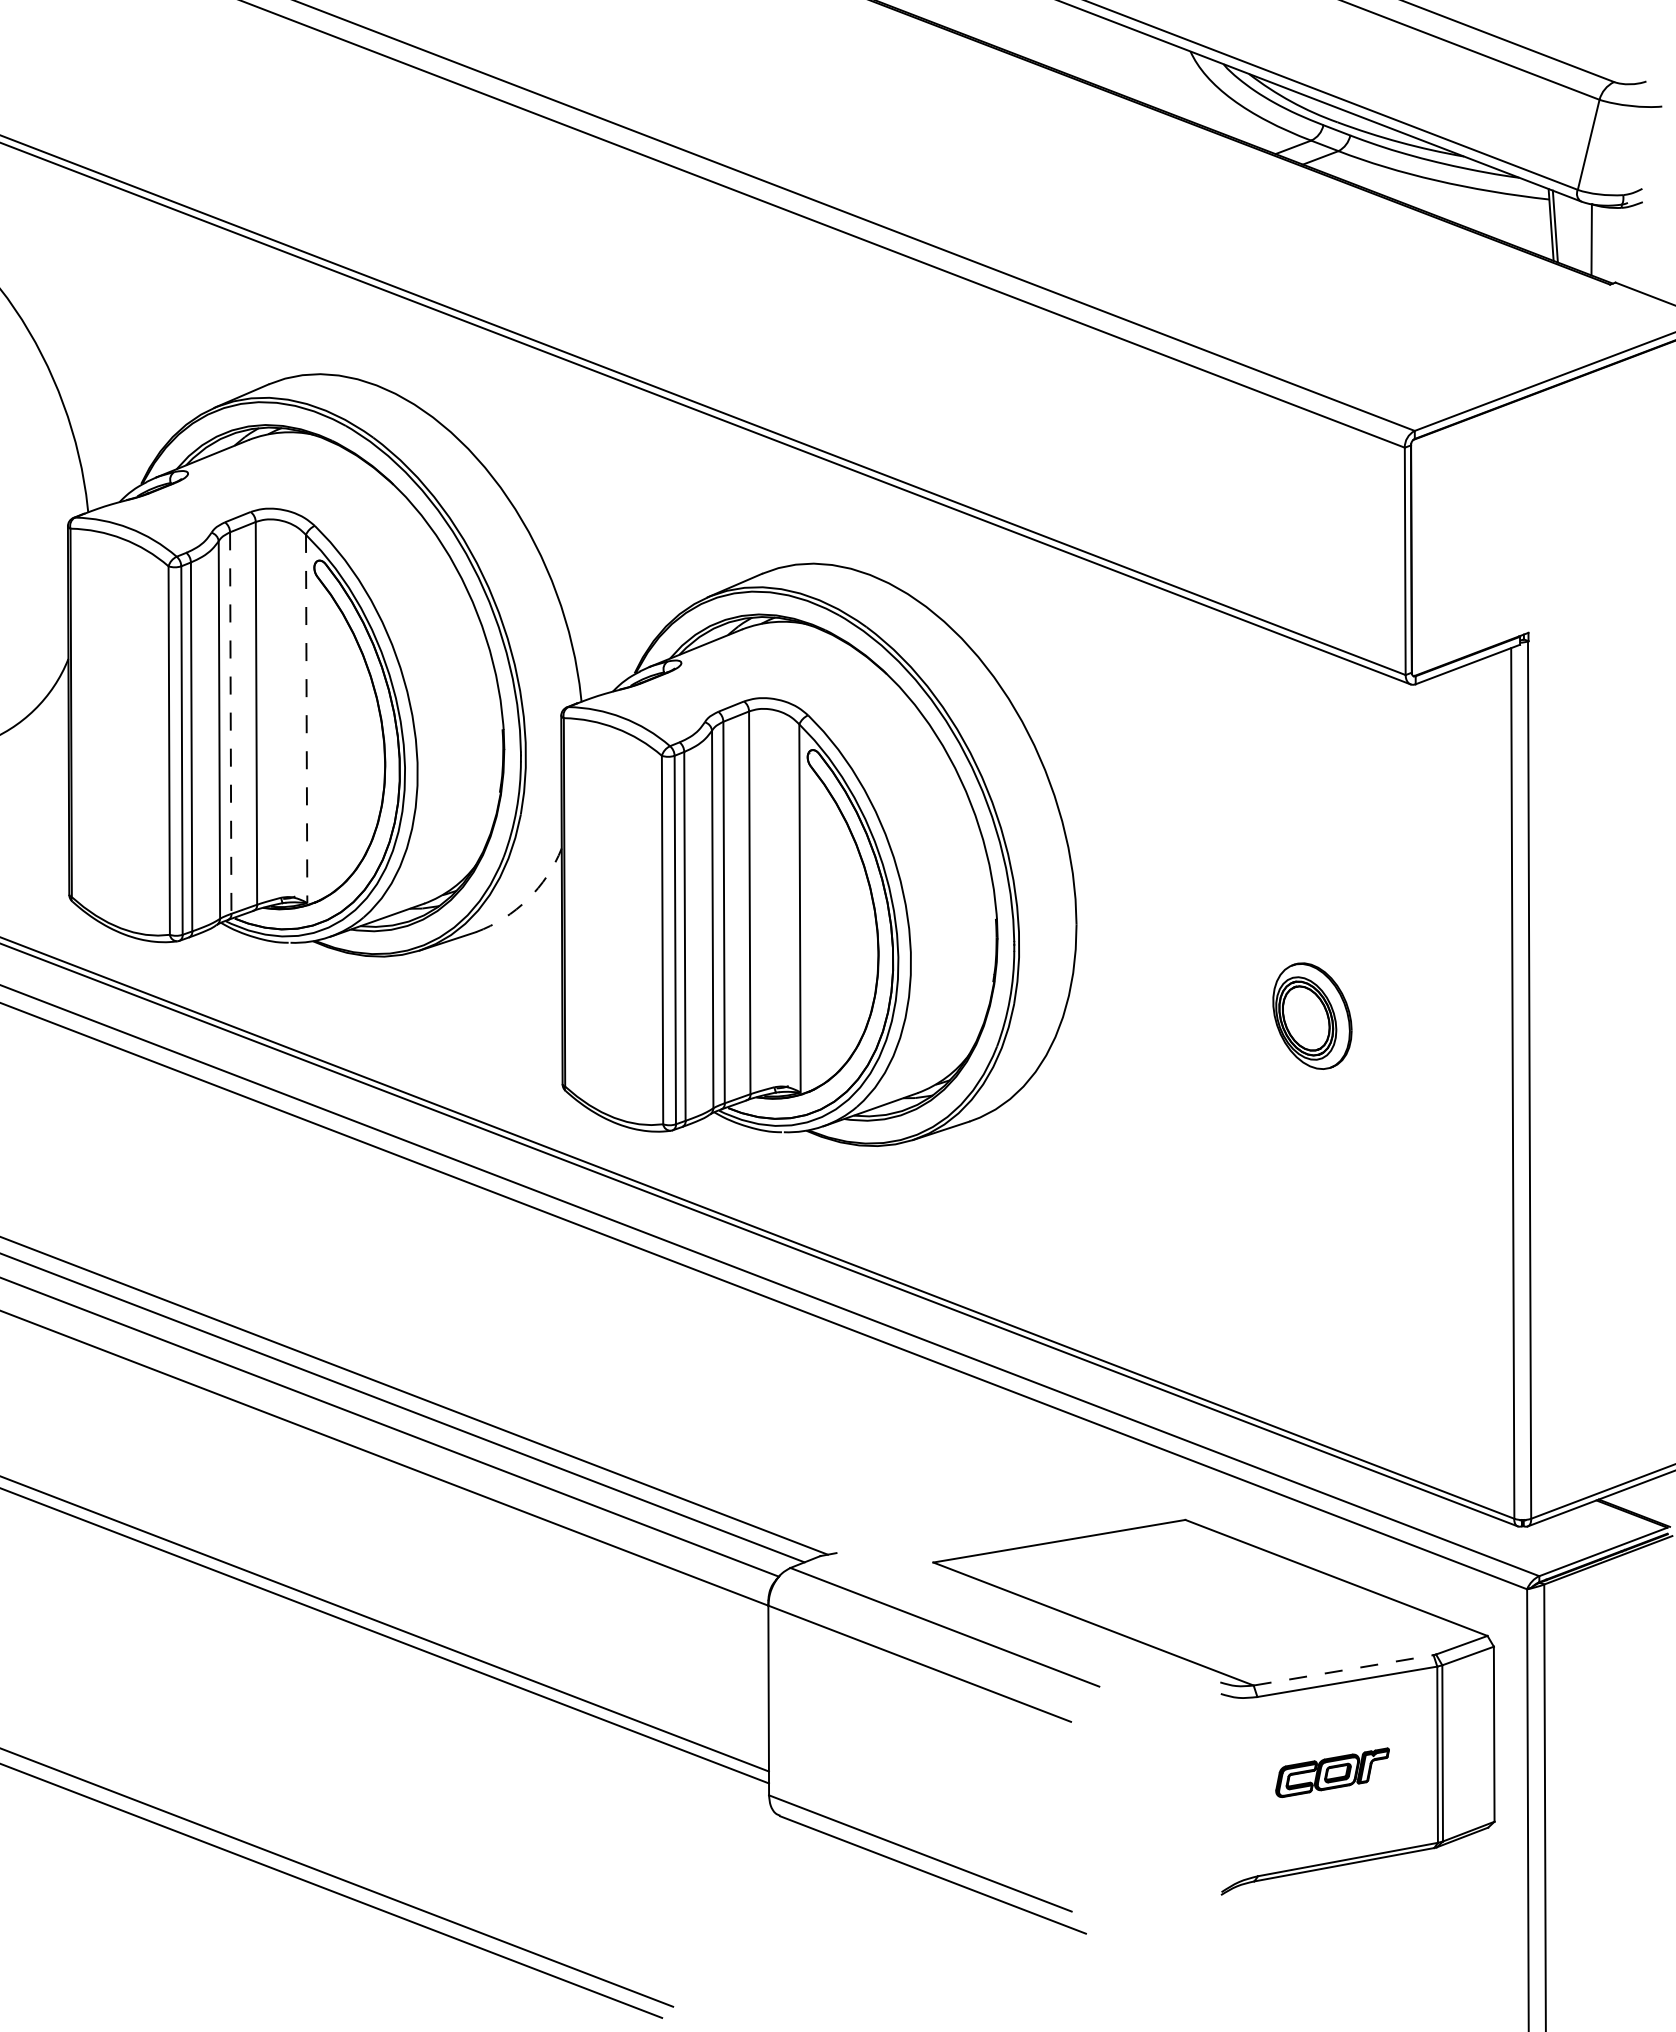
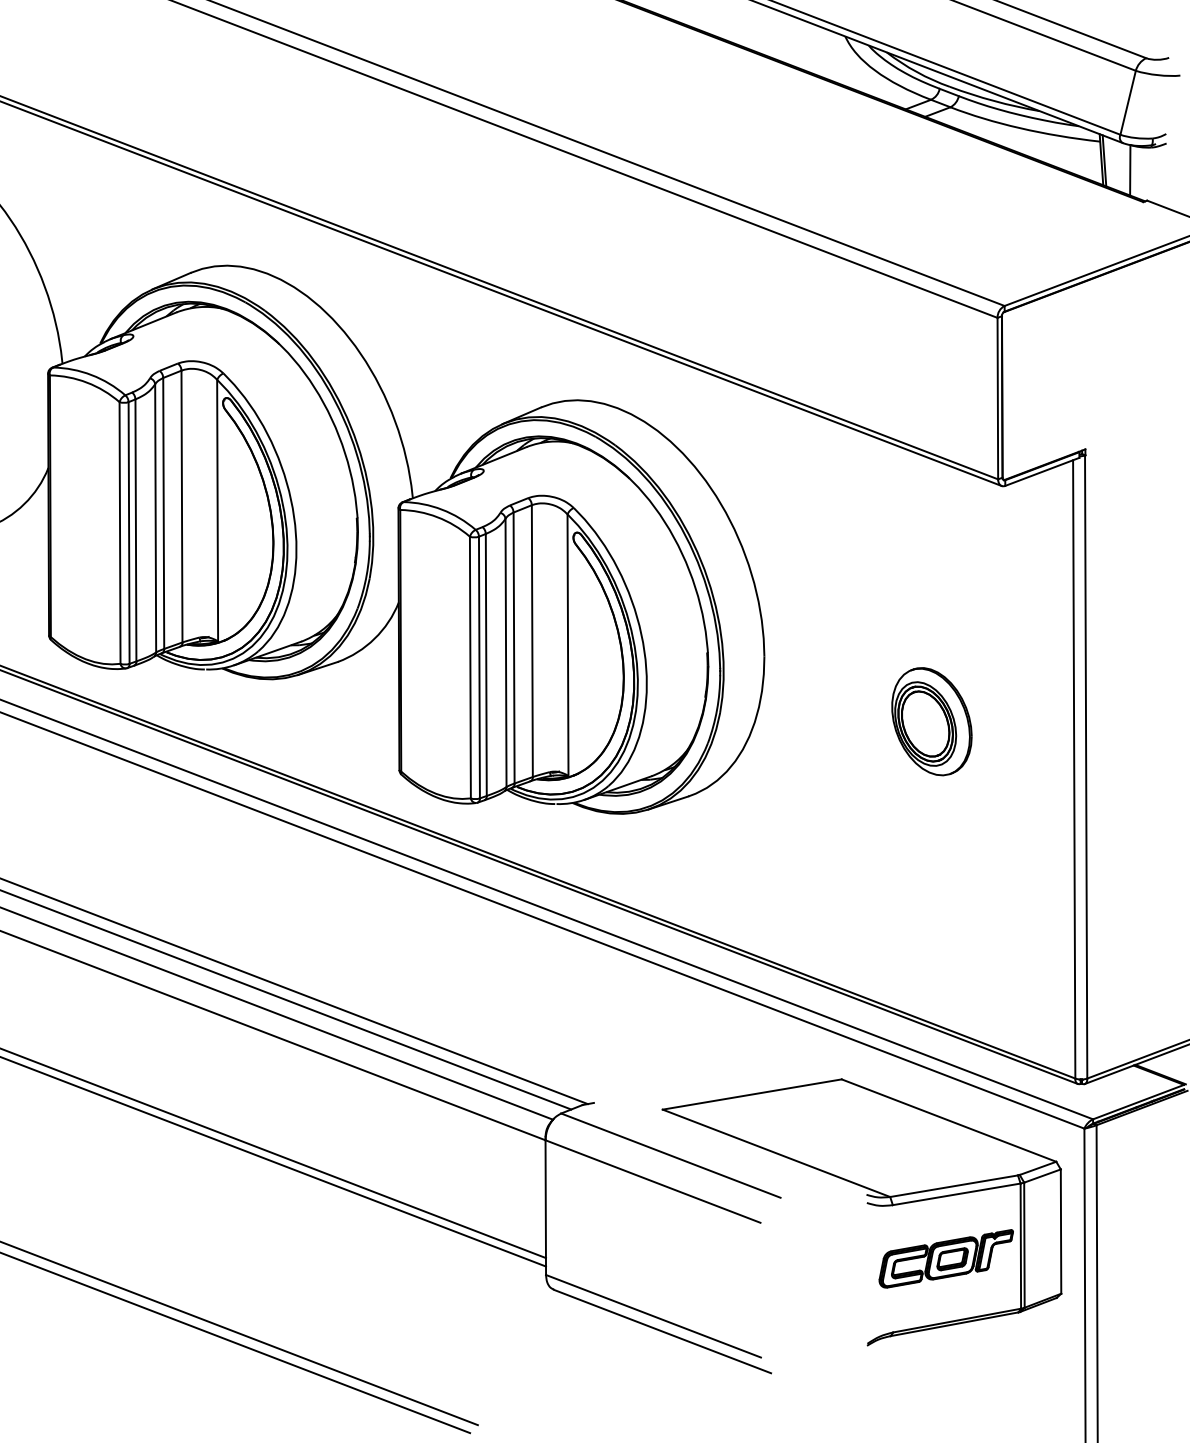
line: (306, 719) -> (217, 510), dashed -> solid
line: (230, 723) -> (163, 513), dashed -> solid
arc: (527, 899) -> (374, 638), dashed -> solid
part: (1312, 1015) -> (931, 721), size x1.43
line: (1344, 1670) -> (954, 1186), dashed -> solid
part: (1332, 1772) -> (946, 1258), size x1.67

